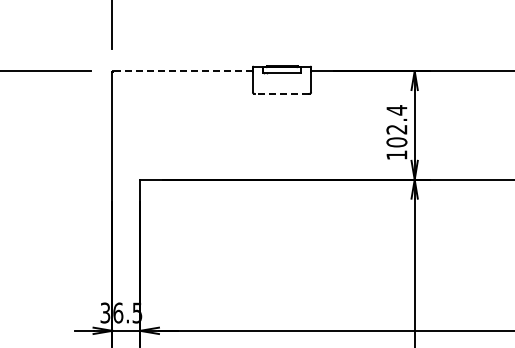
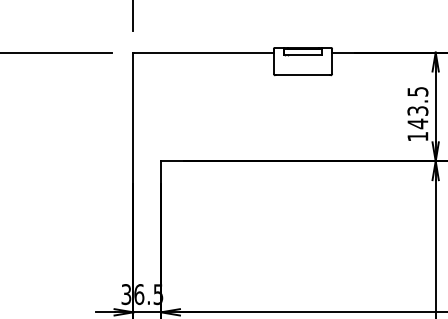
line: (183, 71) -> (204, 52), dashed -> solid
line: (282, 93) -> (303, 74), dashed -> solid
text: (396, 126) -> (417, 107), 102.4 -> 143.5

